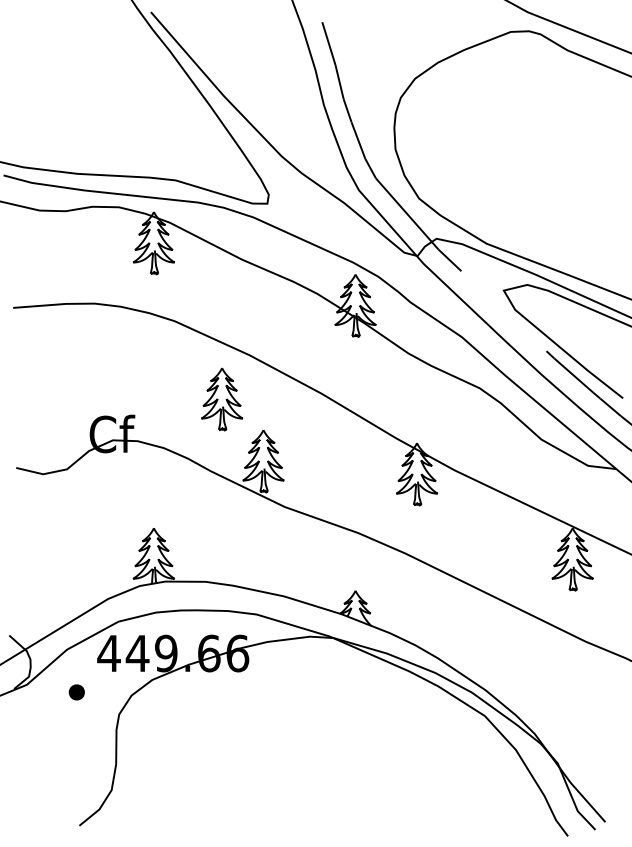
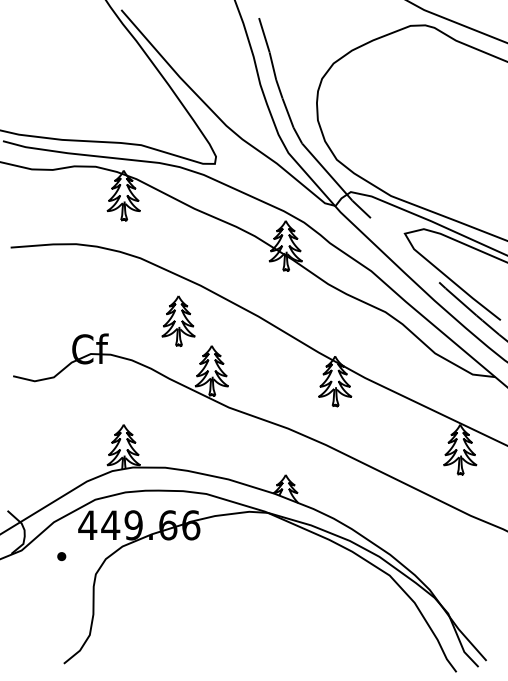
part: (76, 692) -> (61, 556), size x0.7

